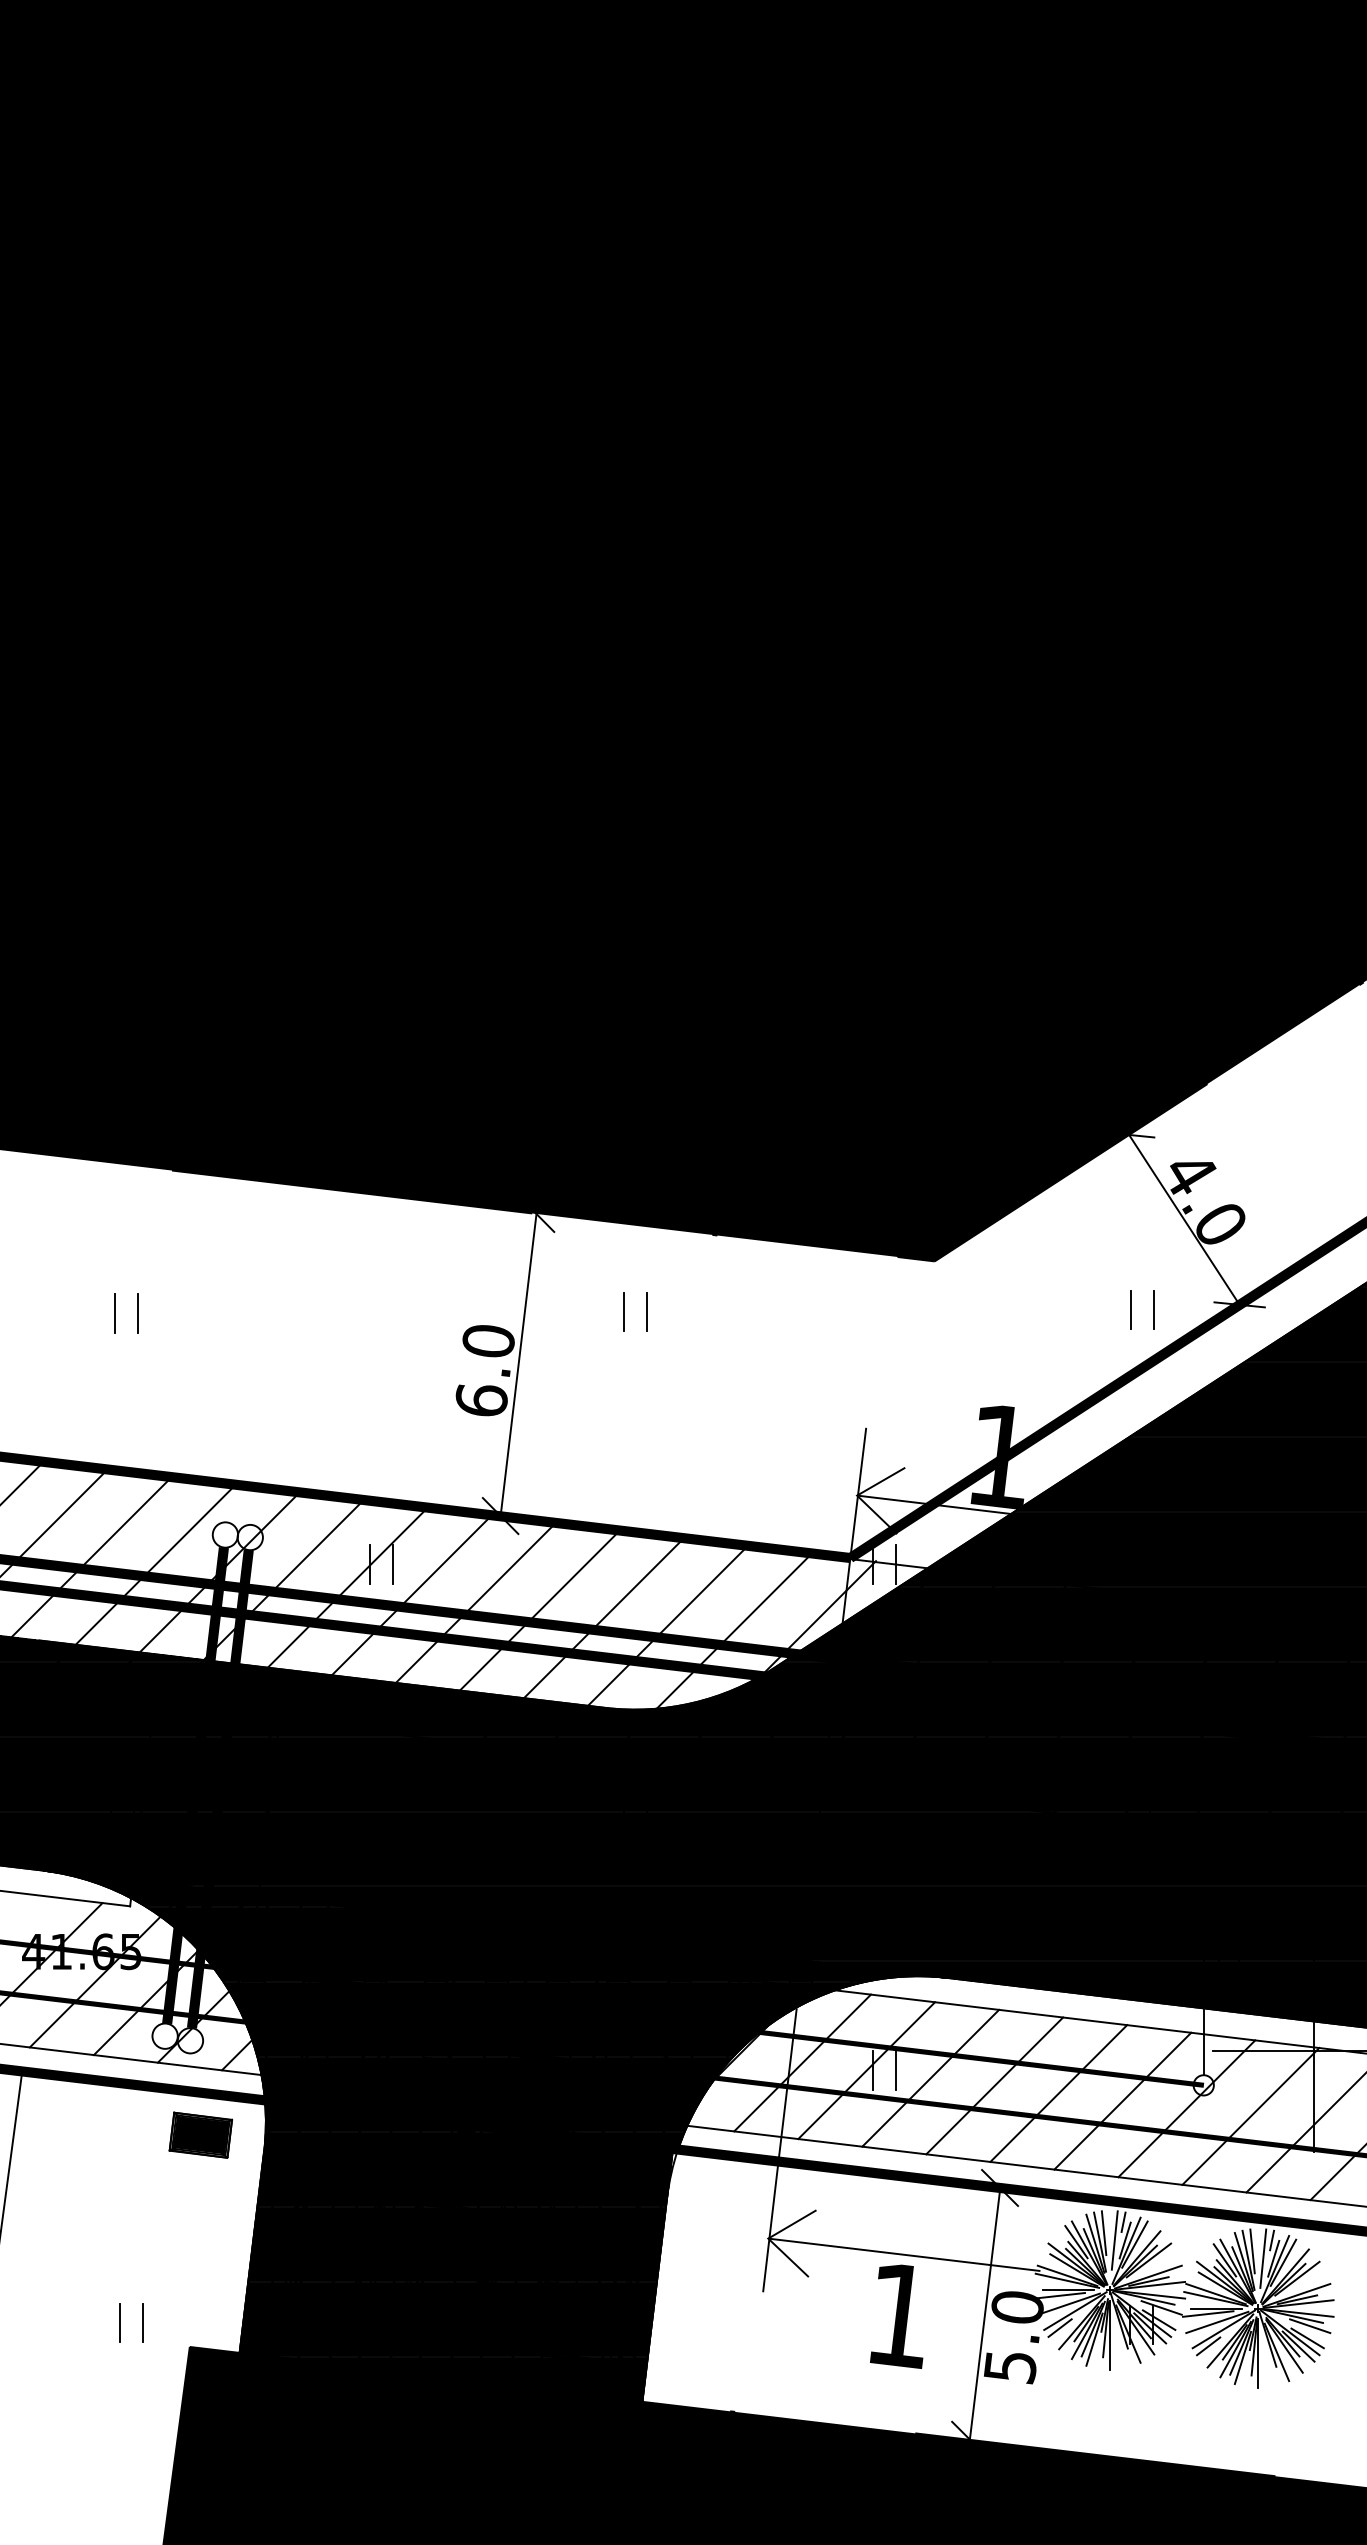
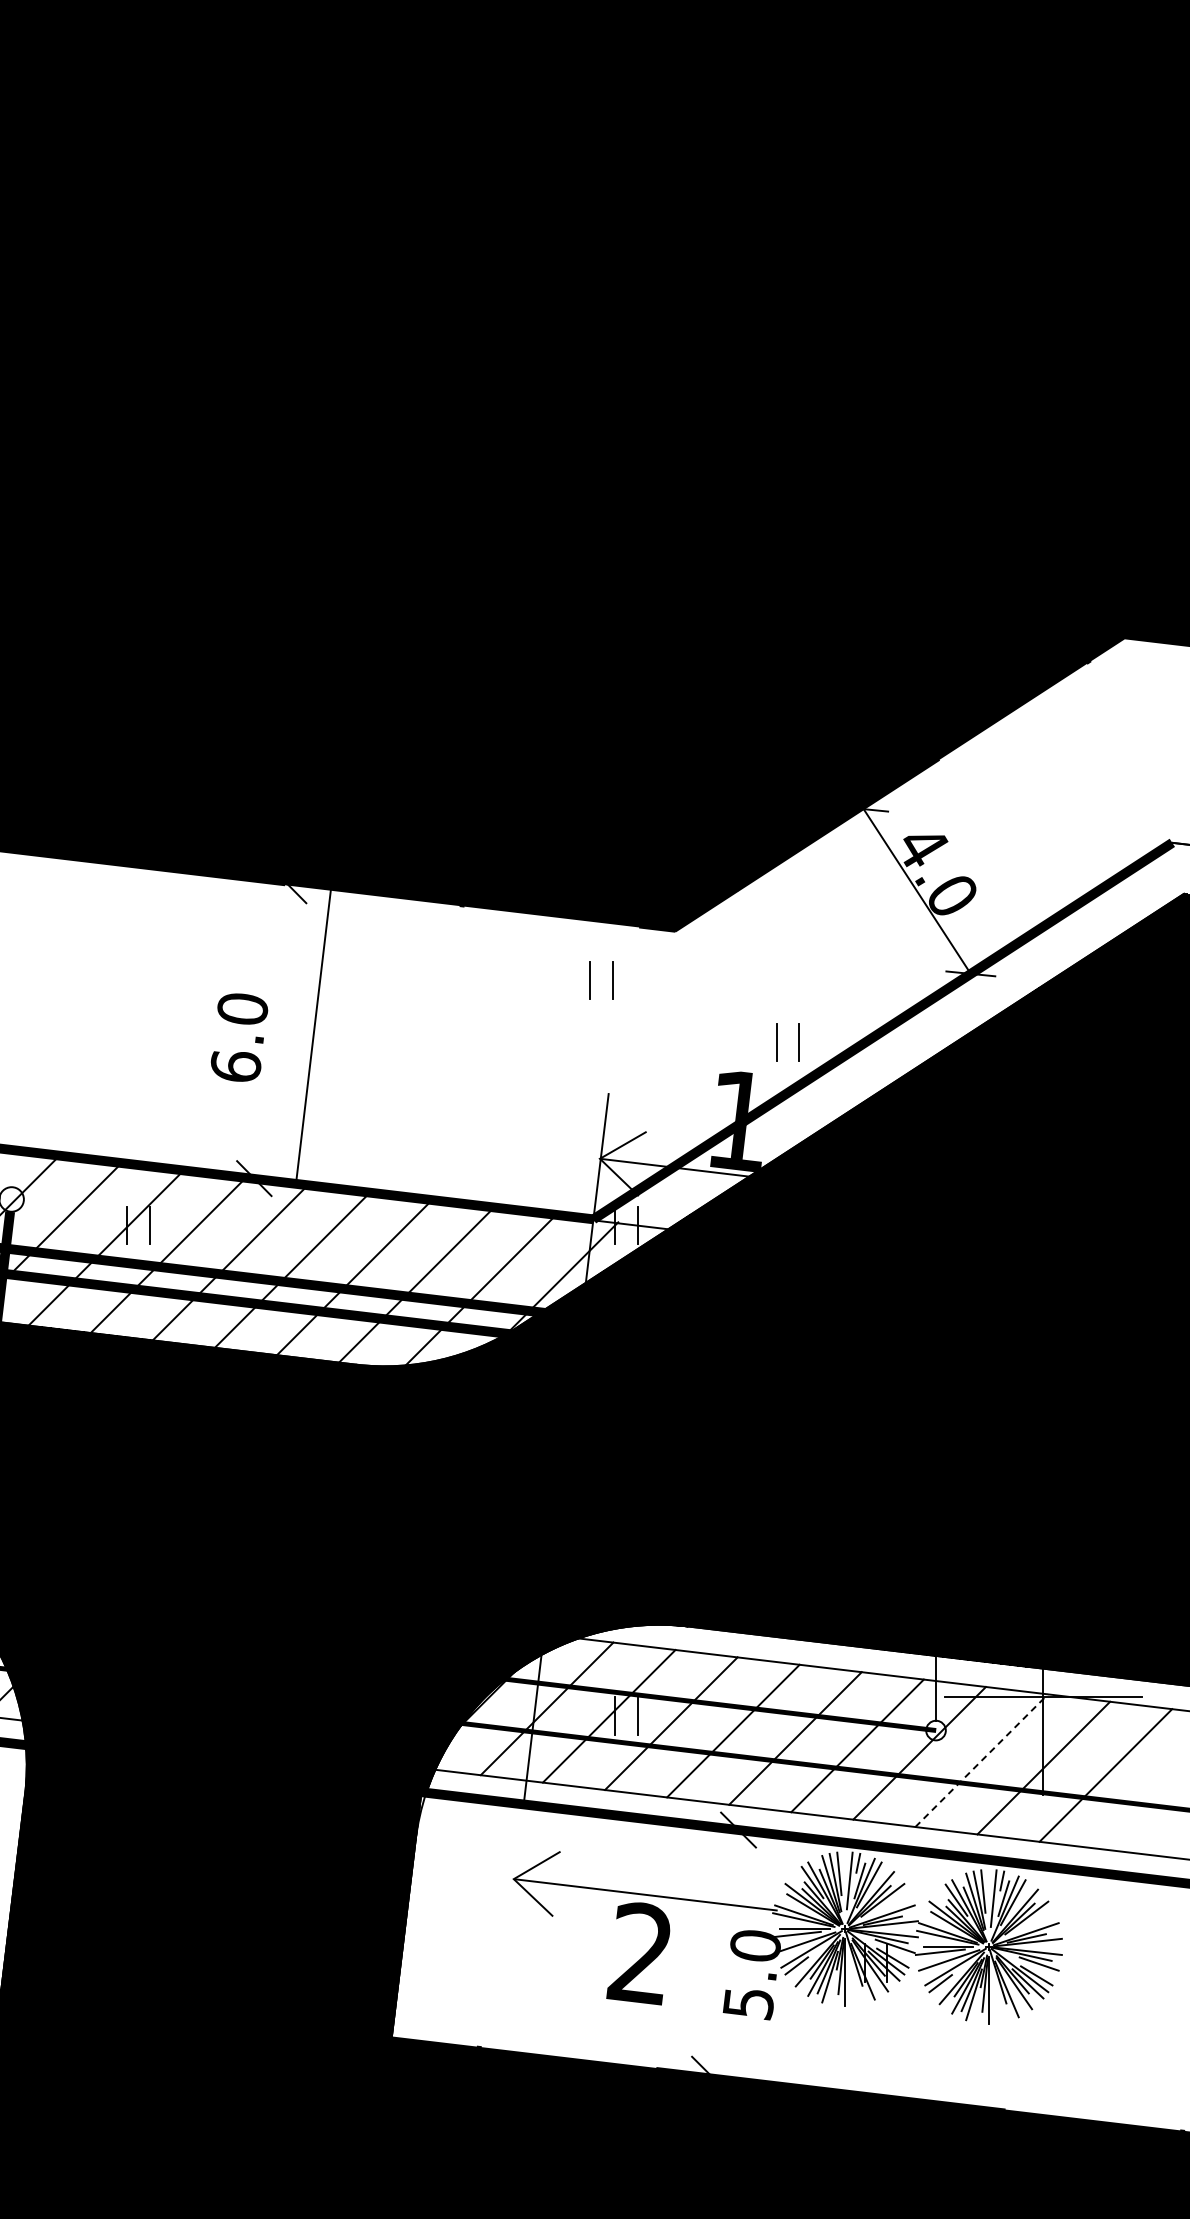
part: (1131, 1309) -> (776, 1042), moved
part: (624, 1311) -> (590, 980), moved
line: (518, 1364) -> (313, 1036), moved
line: (1250, 2116) -> (981, 1760), solid -> dashed
line: (770, 2226) -> (515, 1867), removed
line: (984, 2313) -> (723, 1951), removed
text: (896, 2315) -> (638, 1953), 1 -> 2

